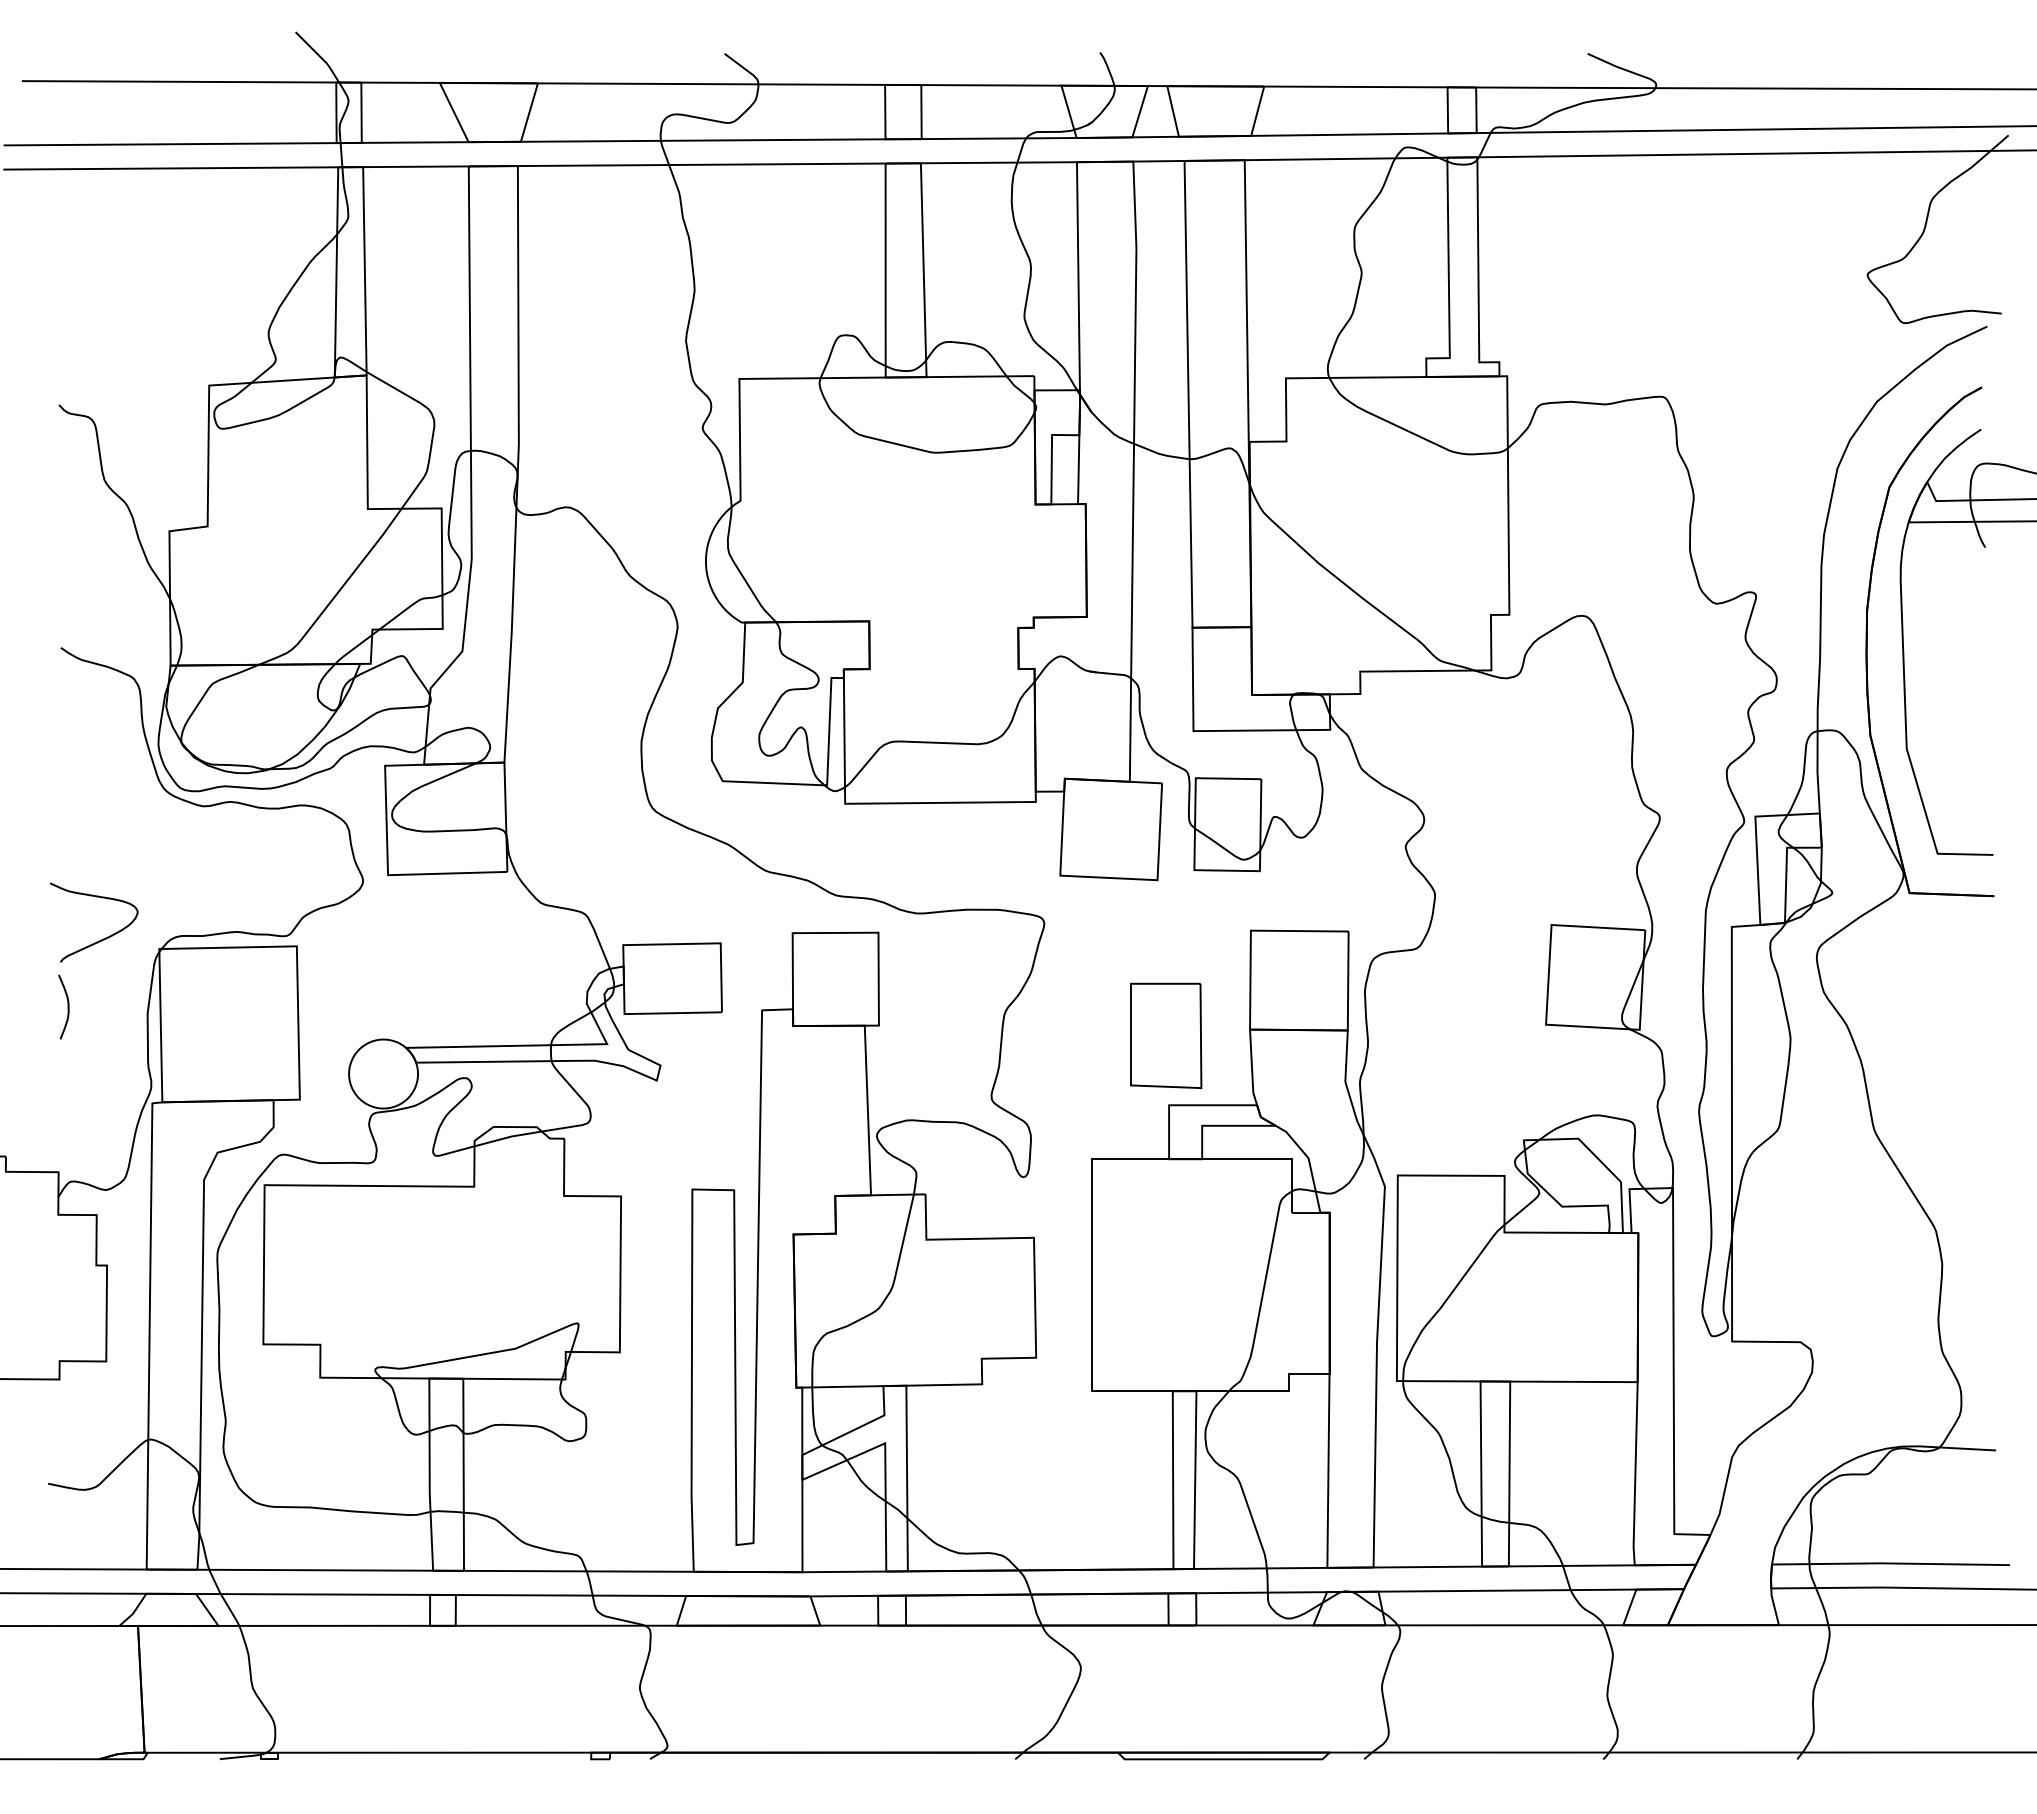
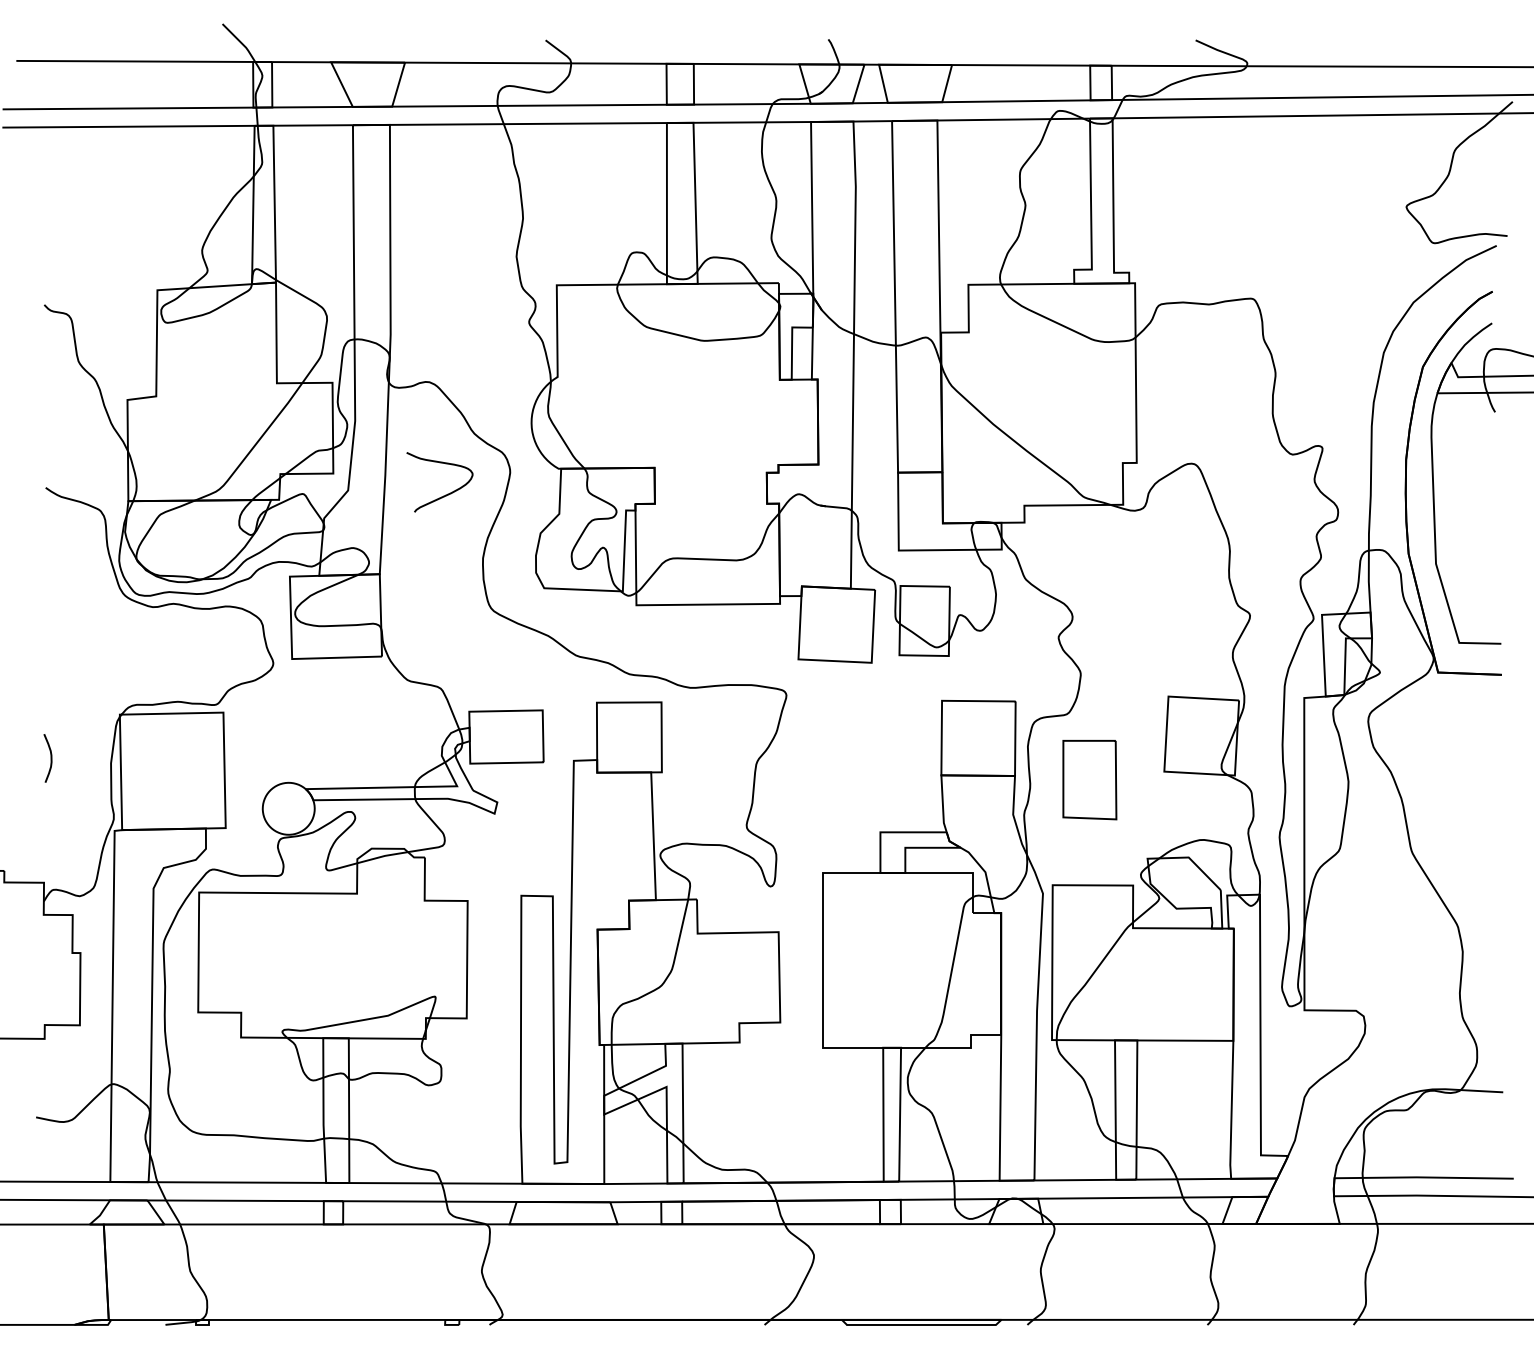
curve: (103, 938) -> (446, 494), moved
part: (1166, 1035) -> (1090, 779), moved

